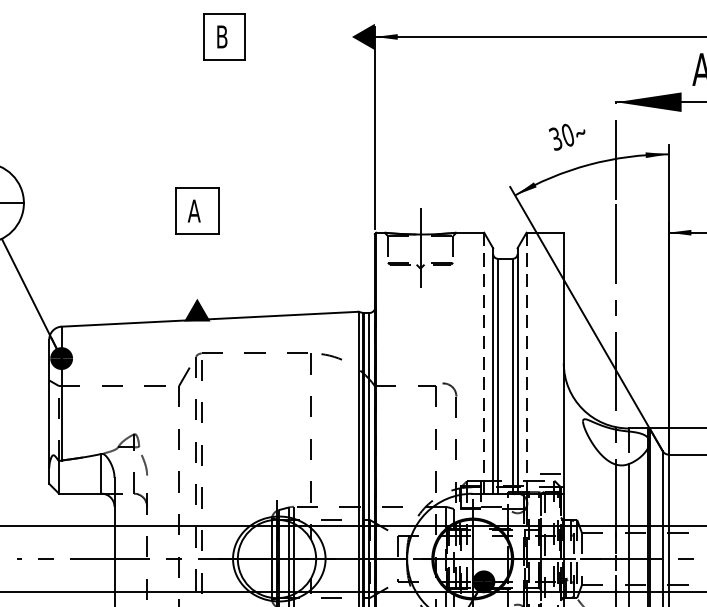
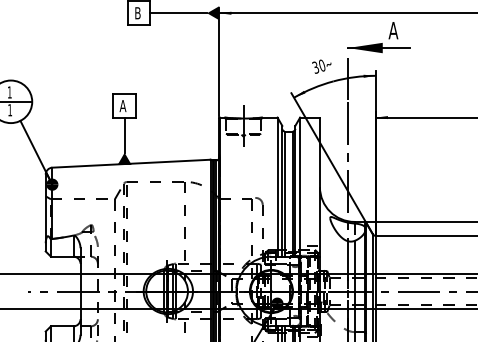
line: (298, 37) -> (178, 13), added
line: (197, 266) -> (124, 135), added
line: (484, 363) -> (277, 187), dashed -> solid
line: (527, 363) -> (300, 187), dashed -> solid

